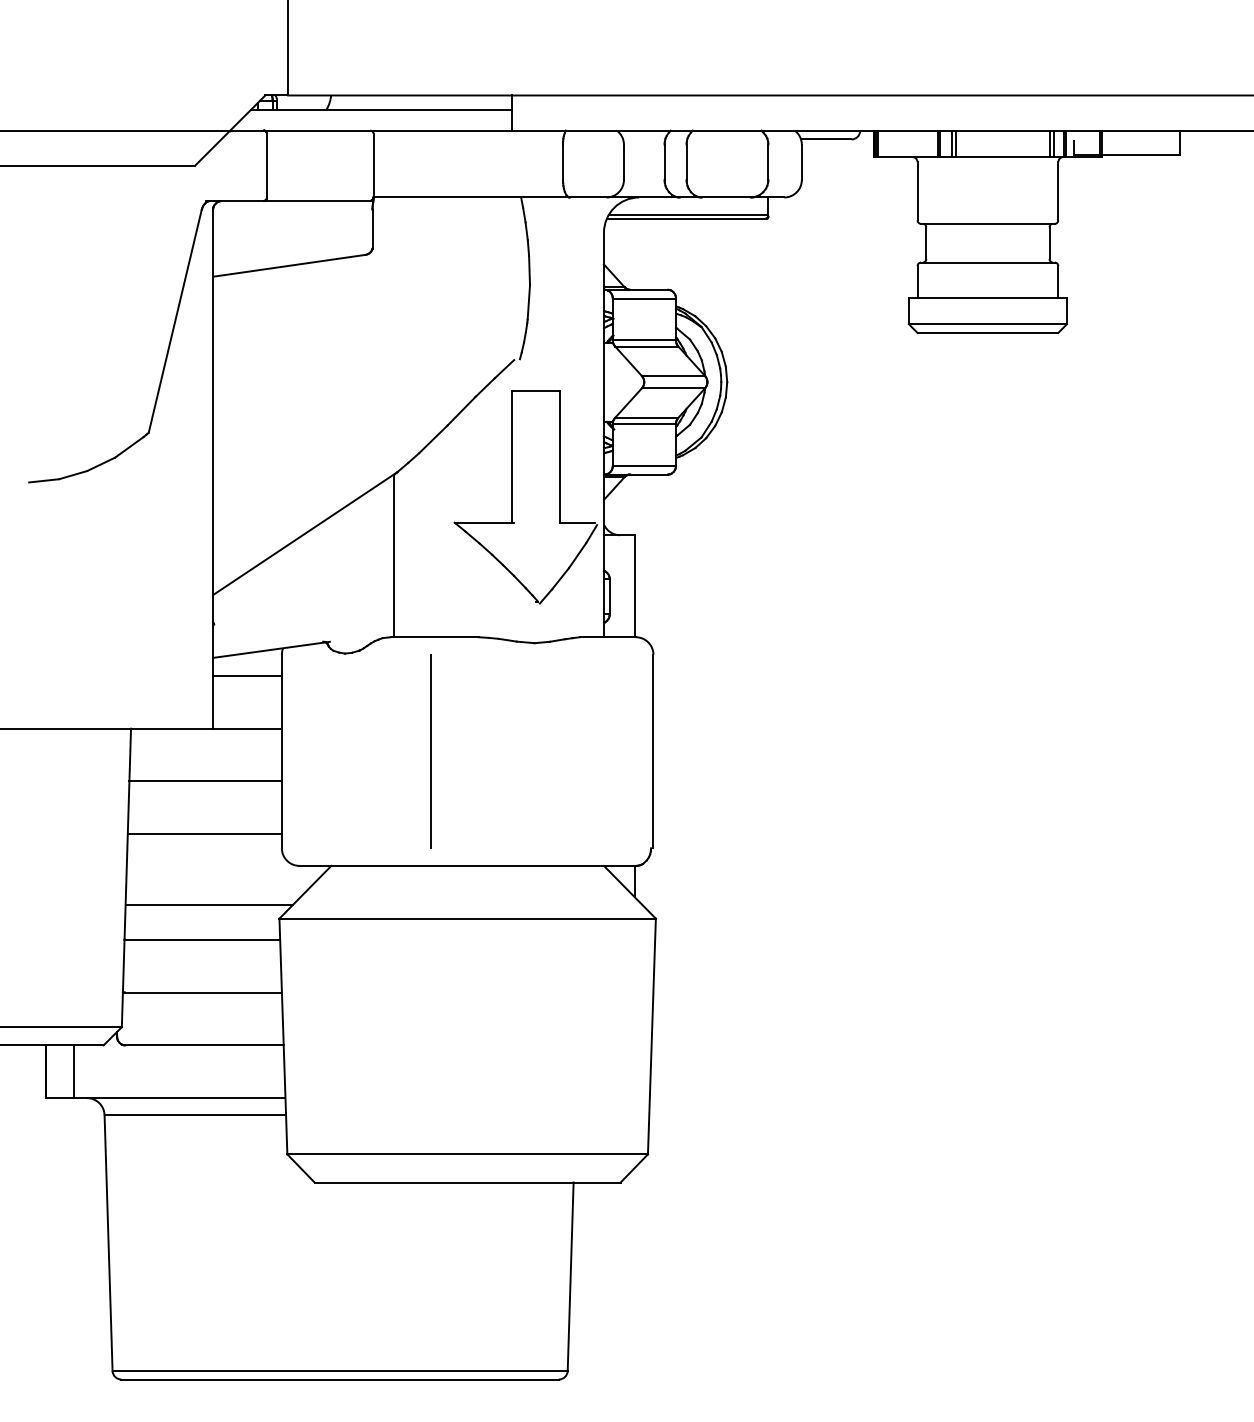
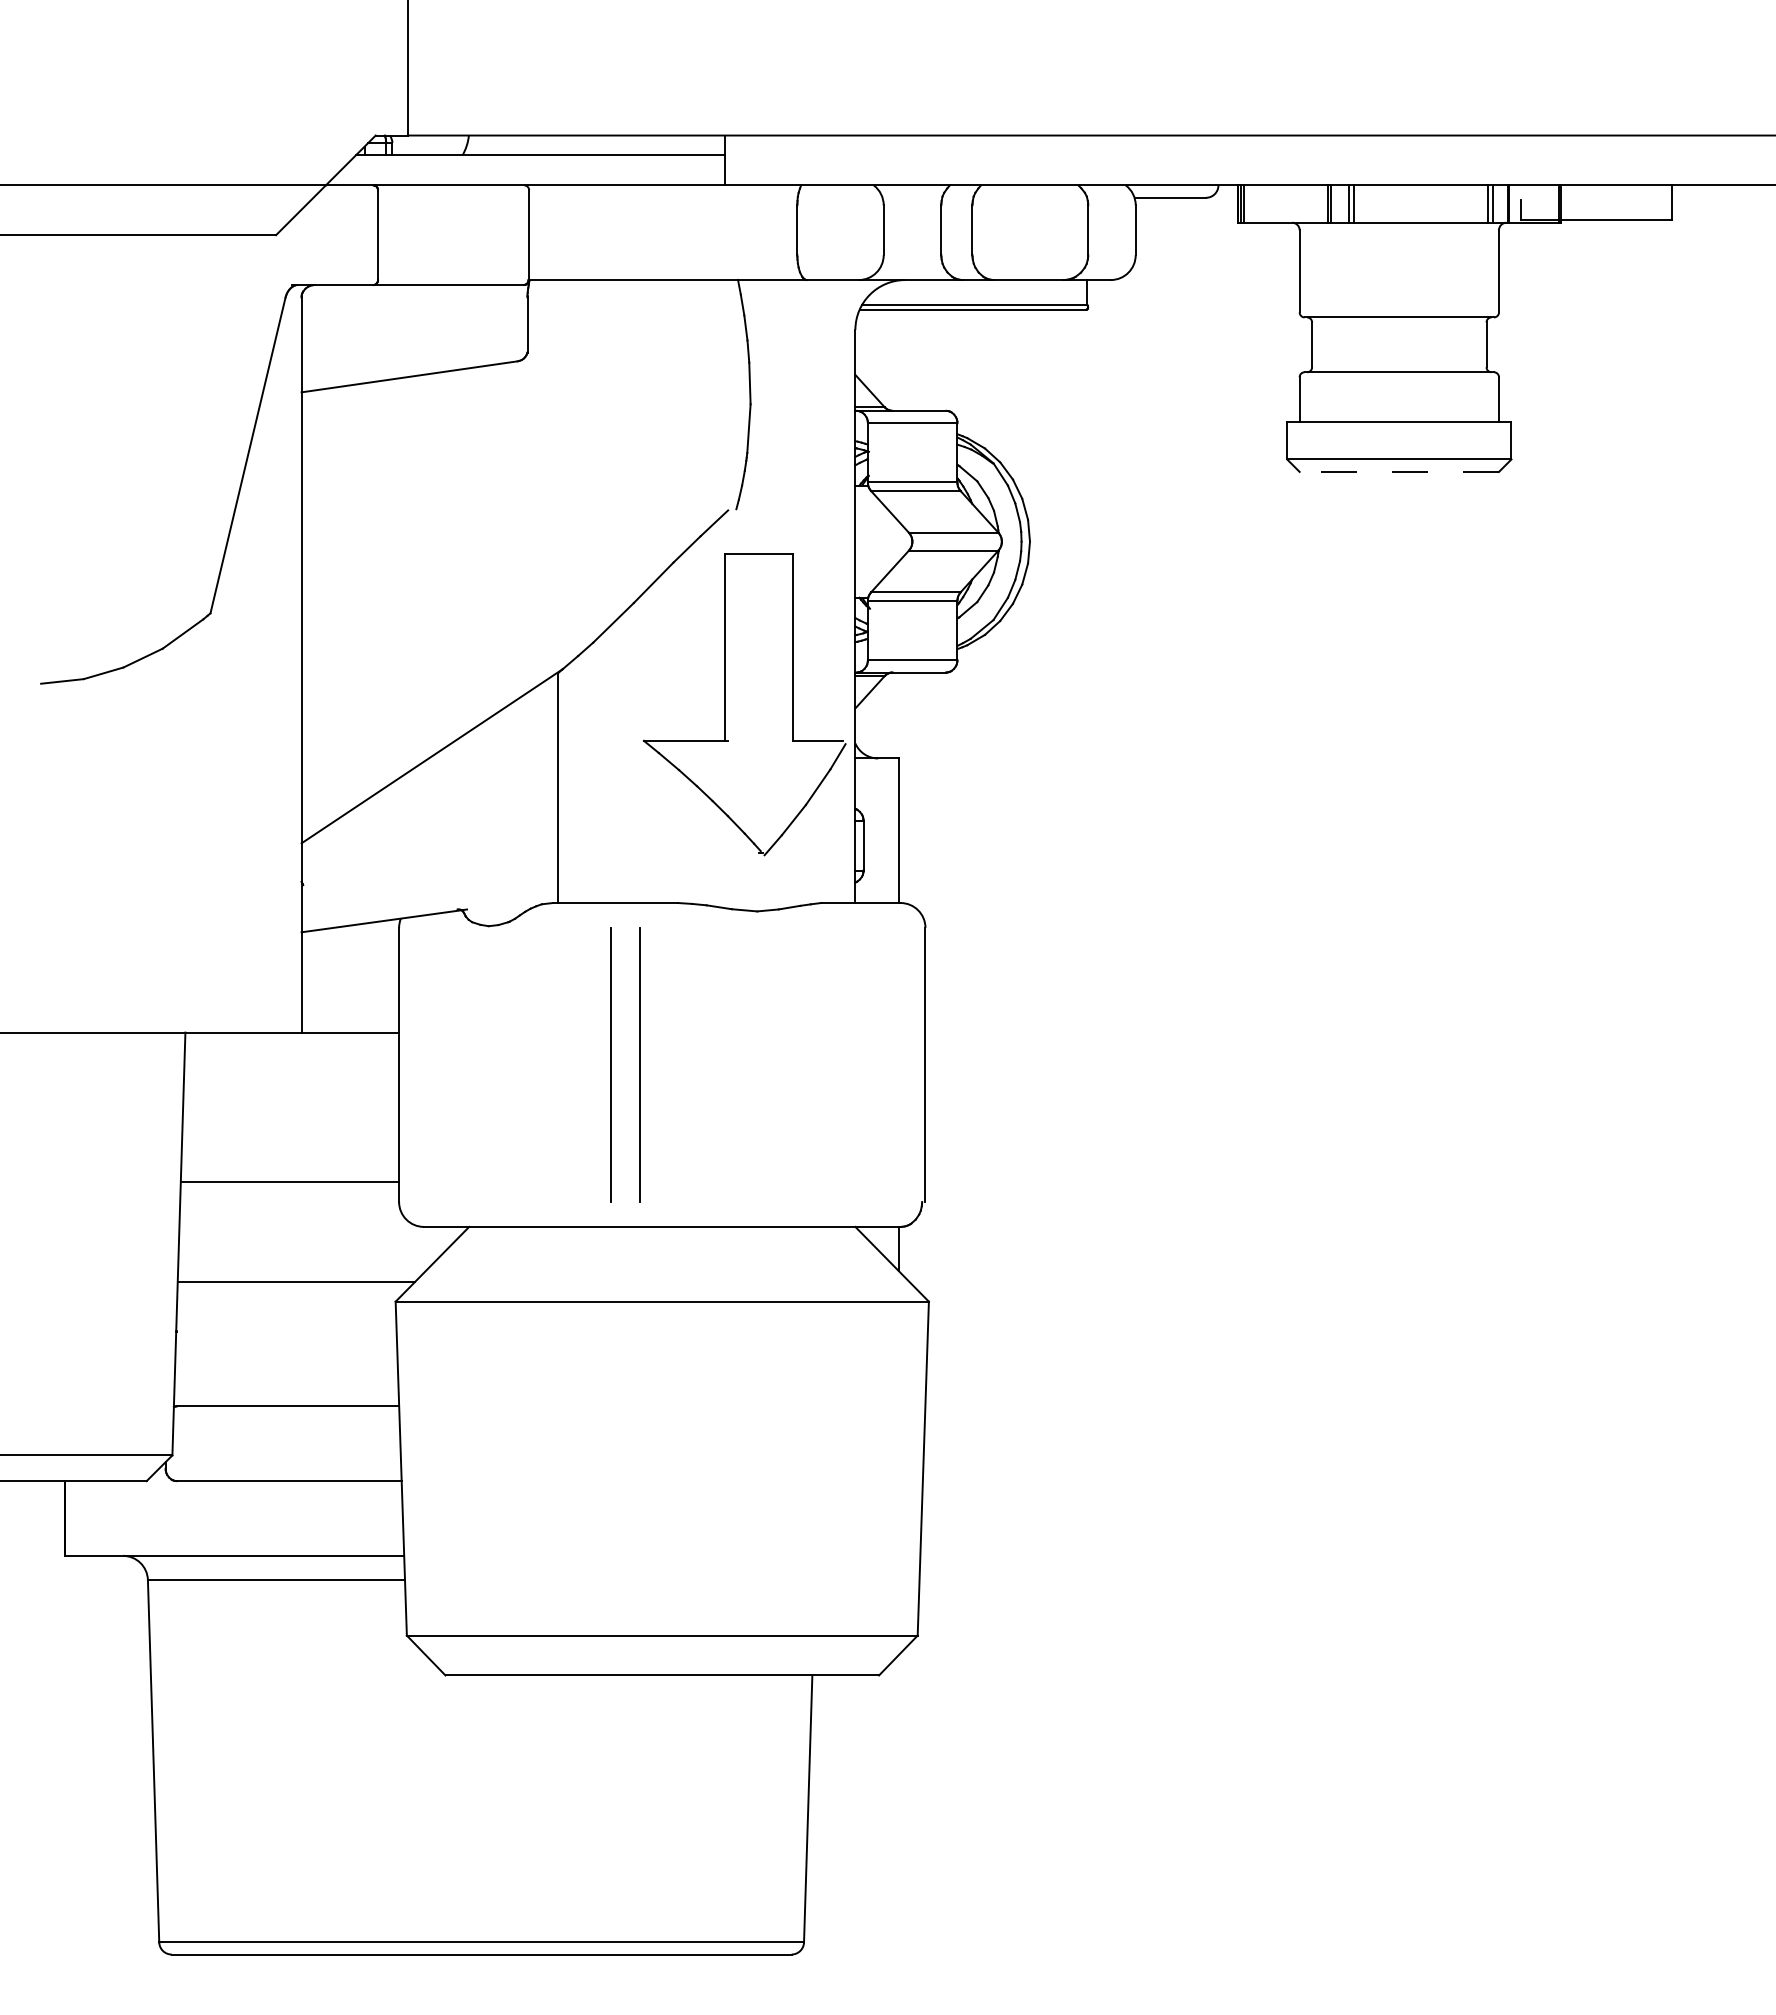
line: (988, 332) -> (1399, 471), solid -> dashed
line: (247, 675) -> (350, 957), removed
line: (451, 751) -> (639, 1064), added
line: (205, 781) -> (291, 1107), removed
line: (202, 939) -> (286, 1331), removed
line: (73, 1071) -> (104, 1518), removed

